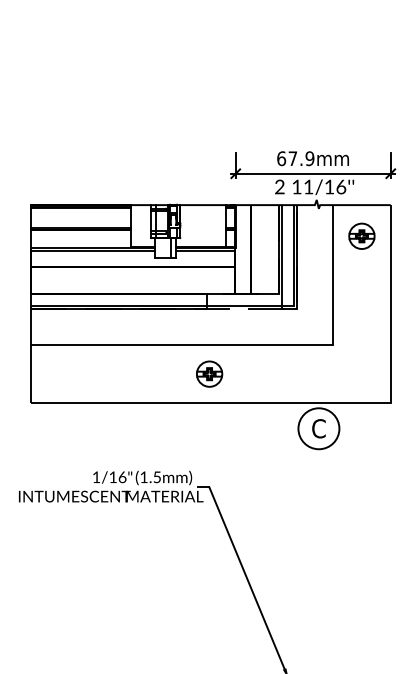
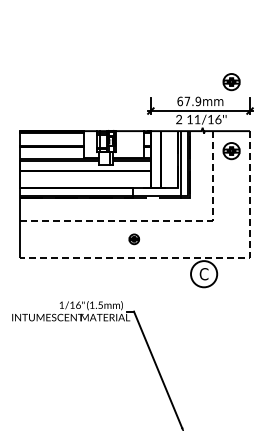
part: (361, 129) -> (231, 82), added
line: (252, 344) -> (161, 220), solid -> dashed
part: (210, 374) -> (134, 239), size x0.6
line: (310, 402) -> (198, 257), solid -> dashed

